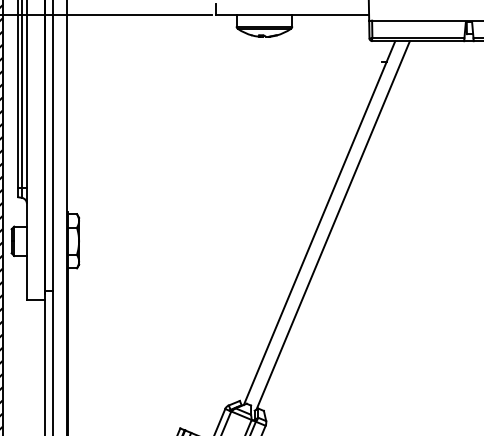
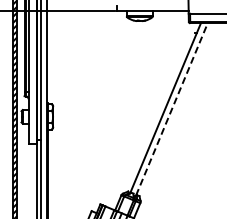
line: (334, 223) -> (172, 108), solid -> dashed

